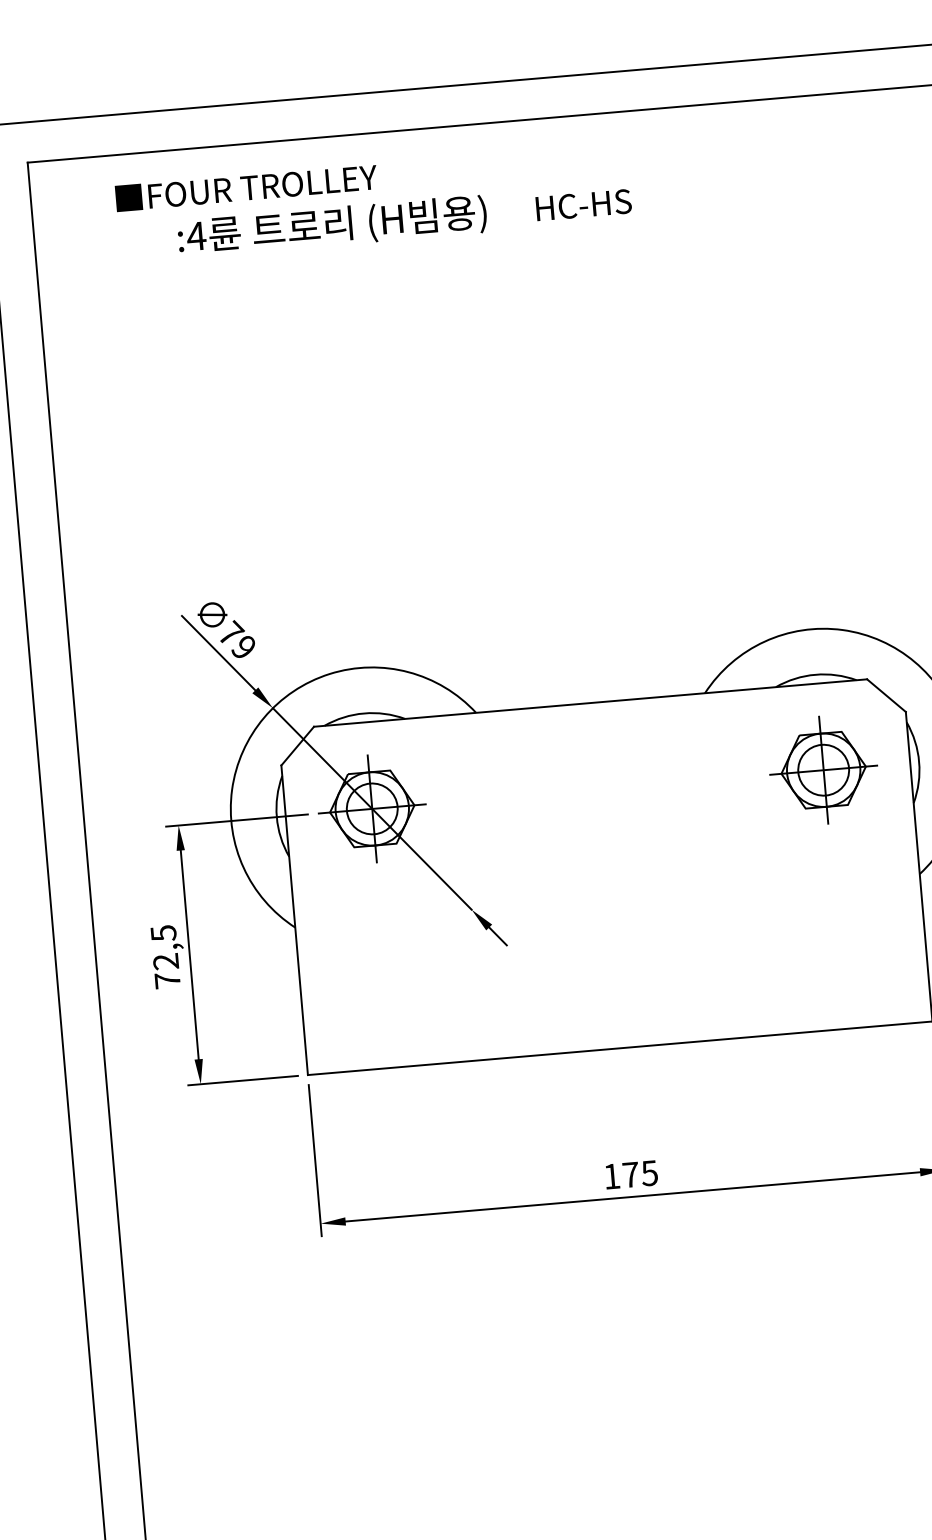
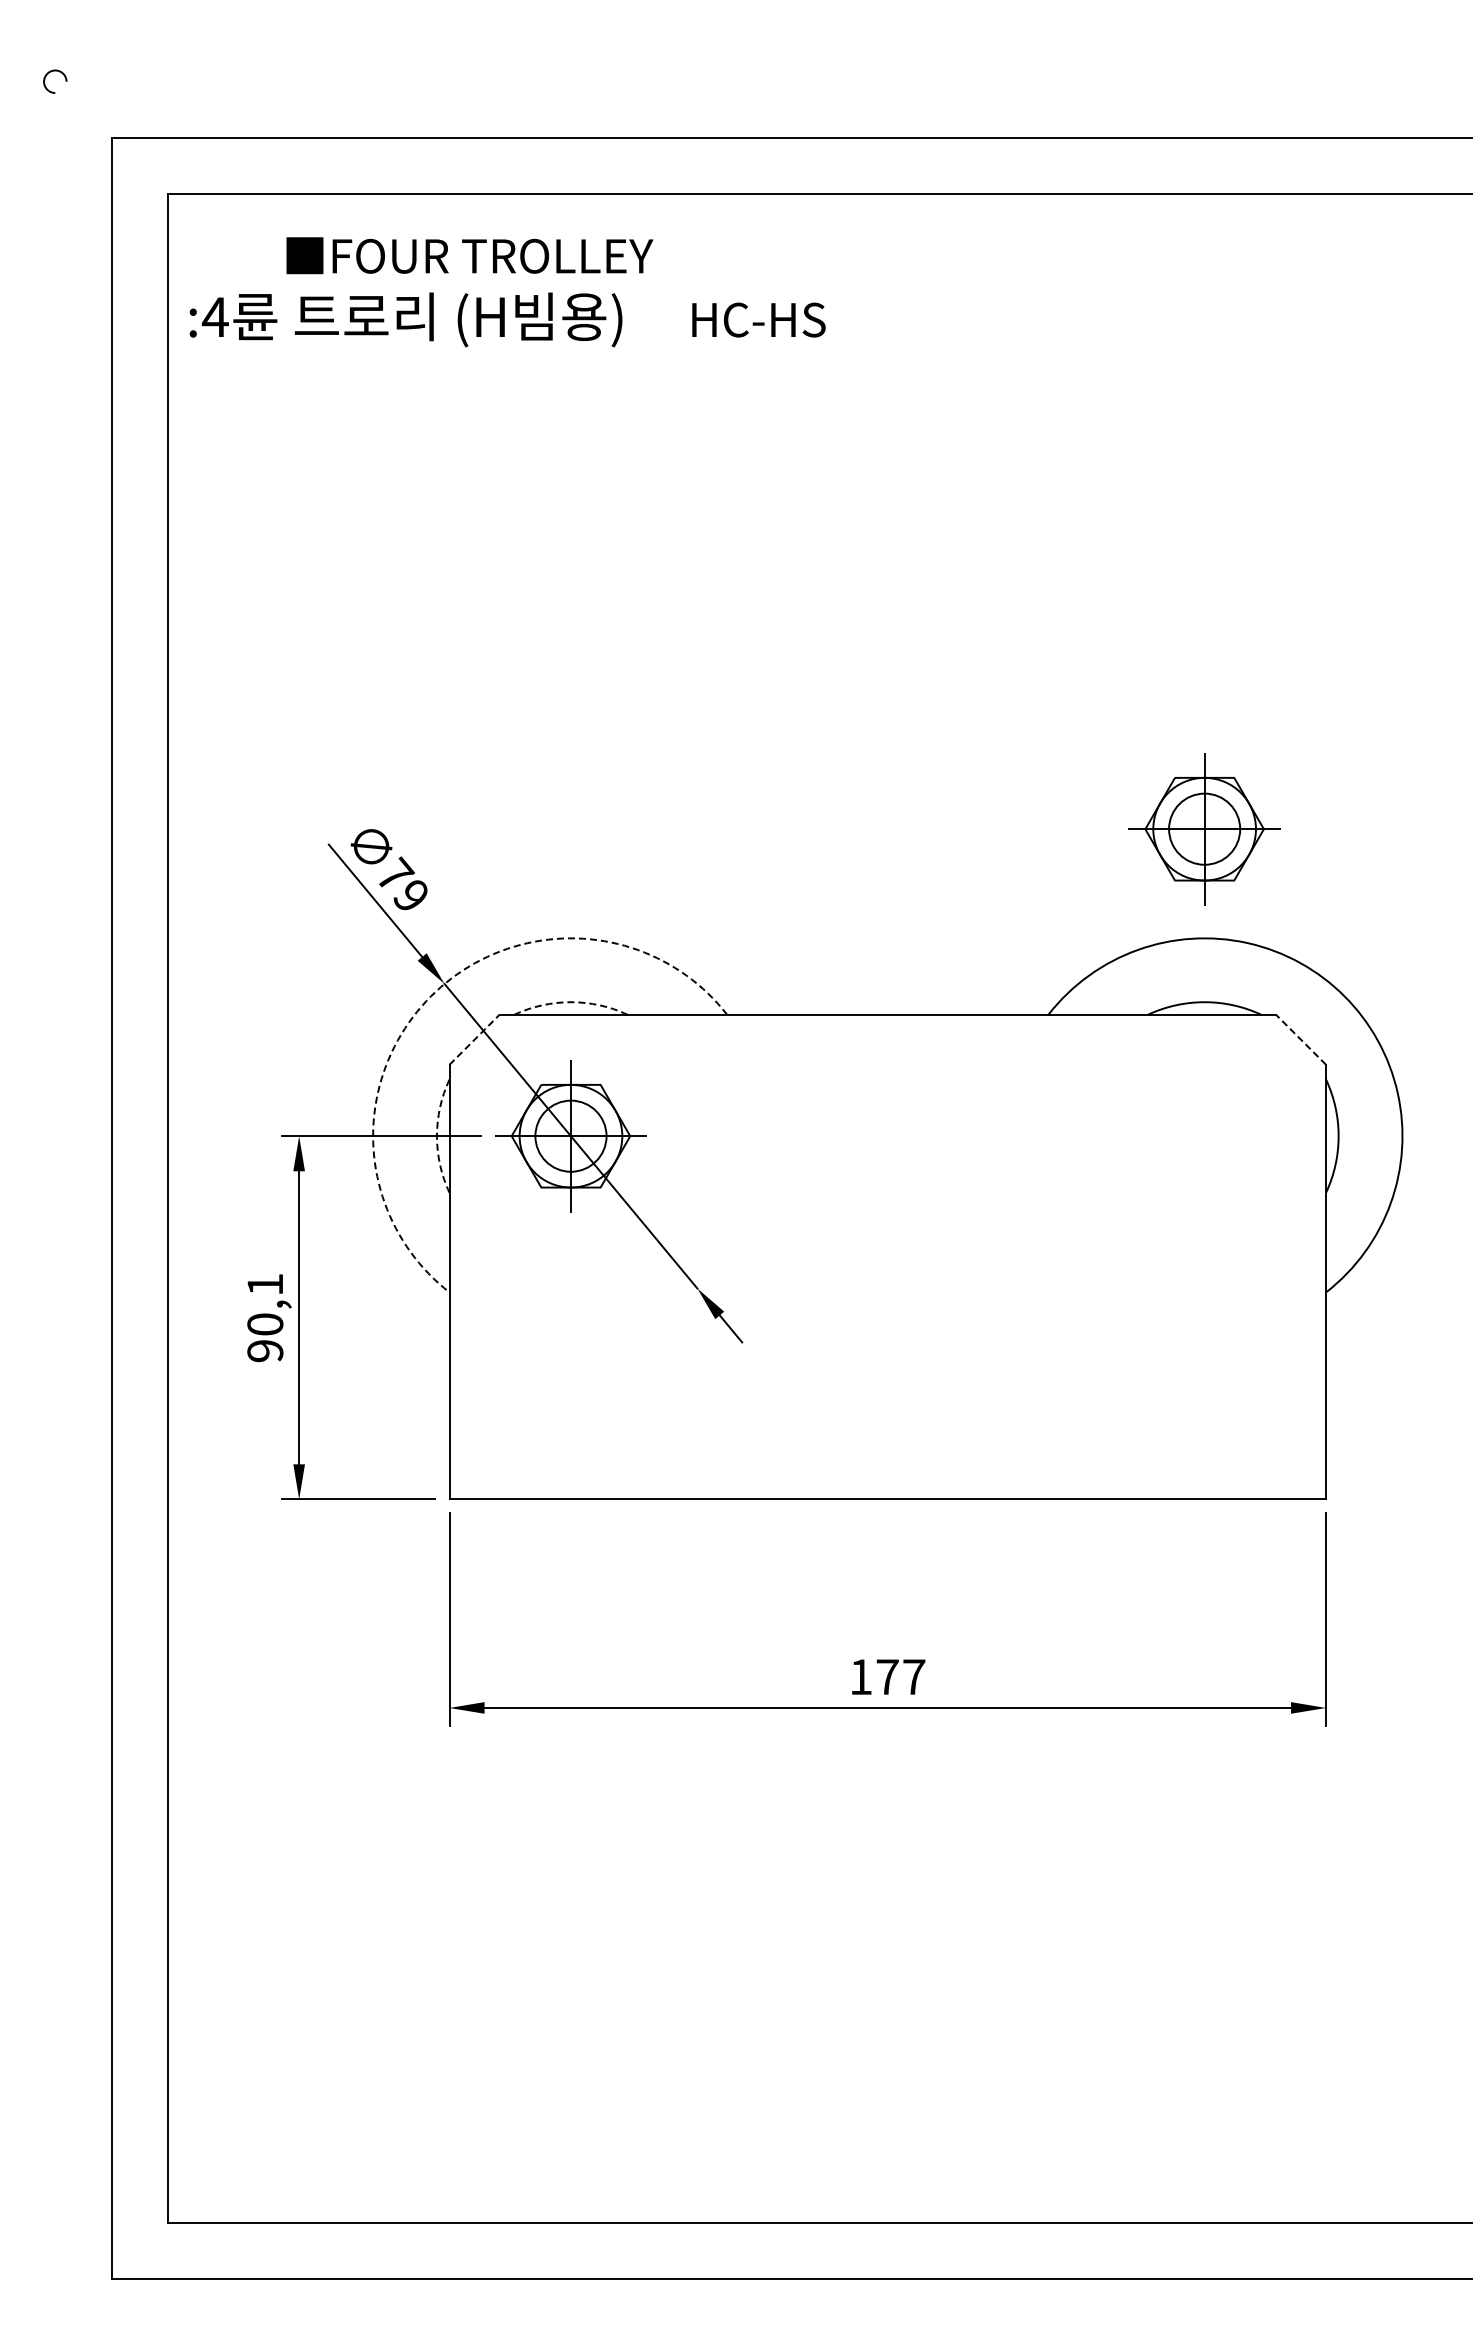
text: (404, 220) -> (507, 319), moved
line: (886, 695) -> (1300, 1039), solid -> dashed
arc: (363, 713) -> (570, 1002), solid -> dashed
arc: (264, 717) -> (431, 996), solid -> dashed
line: (297, 745) -> (474, 1039), solid -> dashed
part: (823, 770) -> (1204, 829), moved
arc: (276, 817) -> (436, 1136), solid -> dashed
text: (165, 956) -> (265, 1317), 72,5 -> 90,1
text: (649, 1173) -> (913, 1677), 175 -> 177

